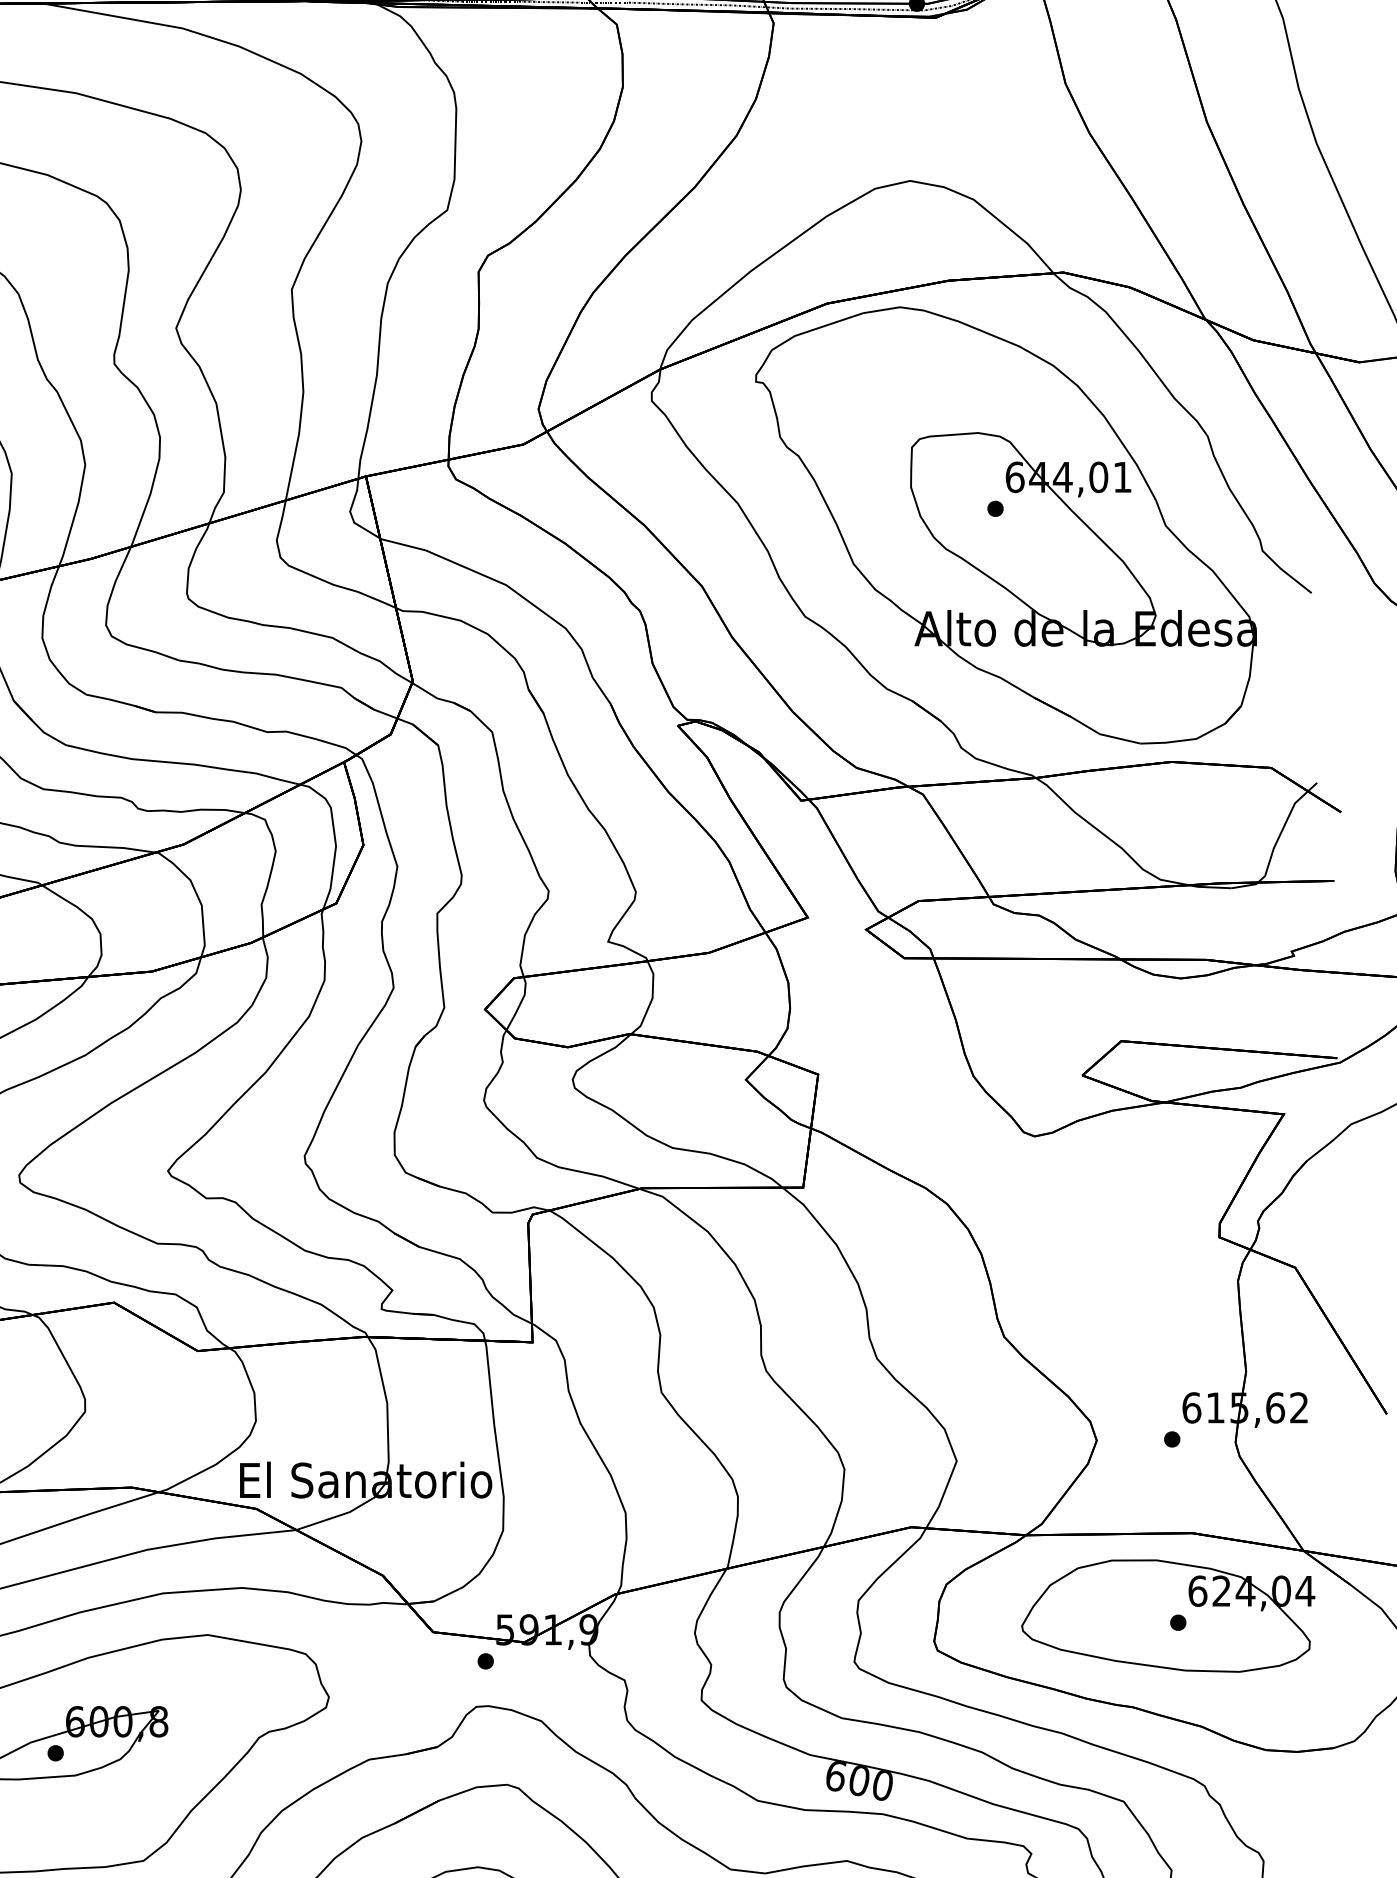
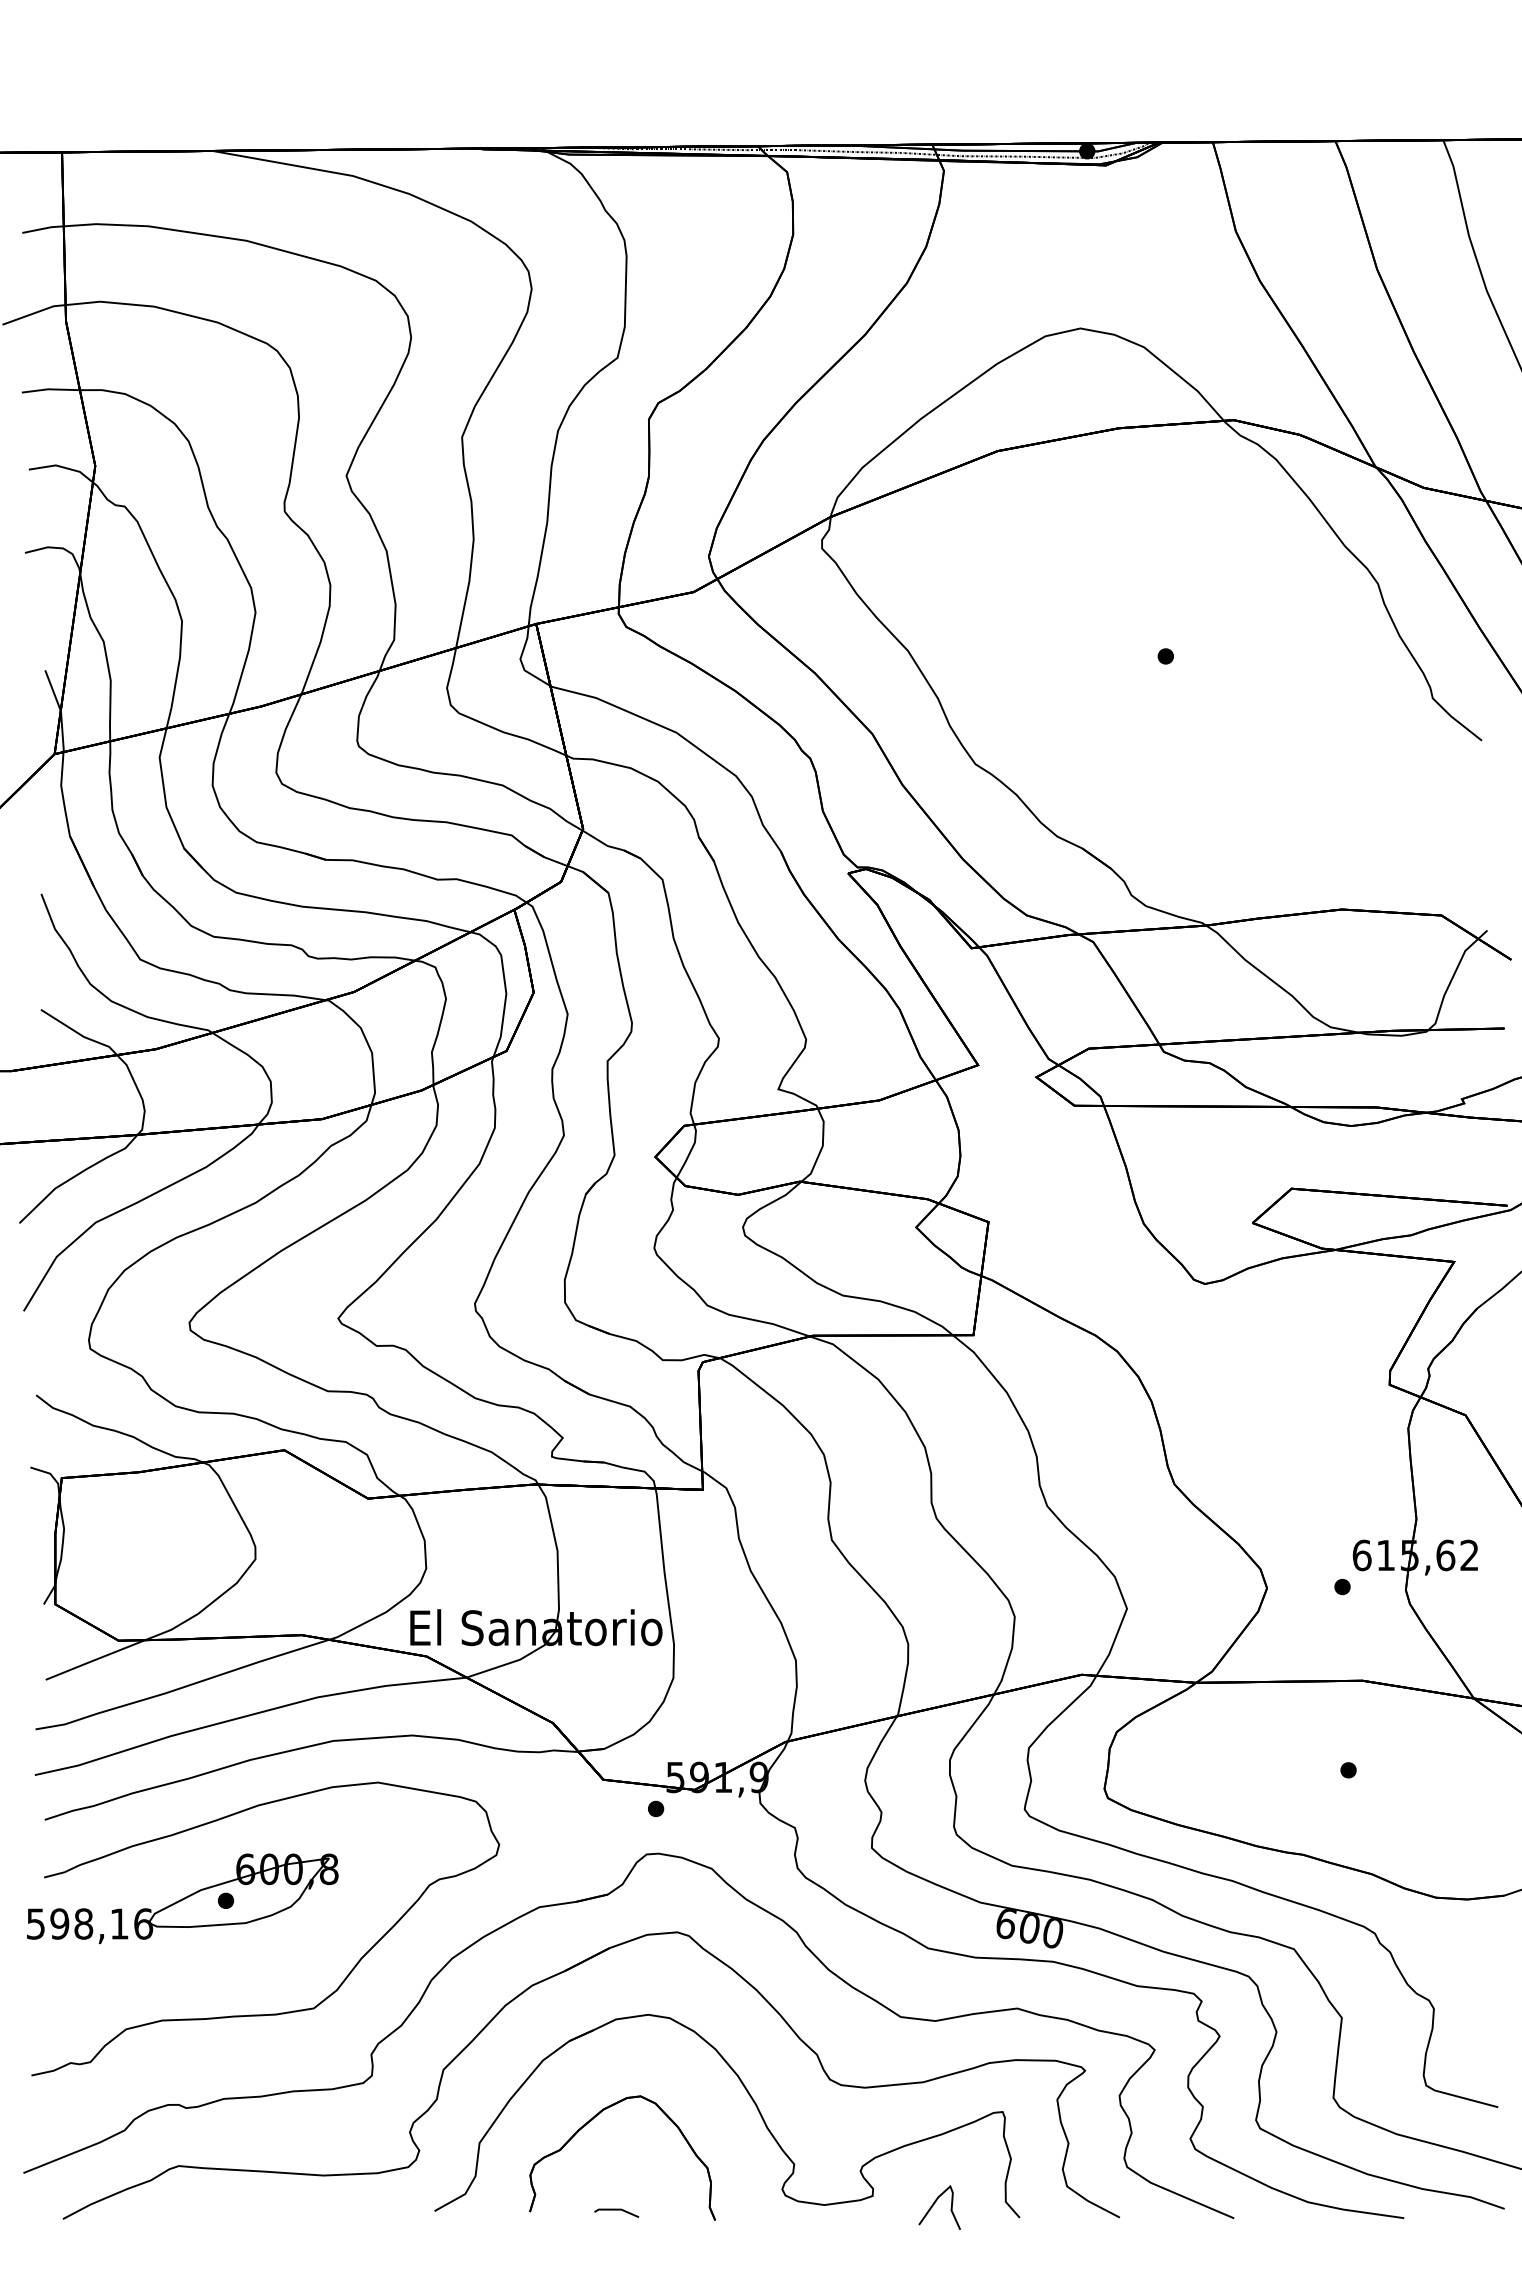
part: (1006, 525) -> (1176, 673), removed
part: (1168, 1615) -> (1338, 1763), removed

